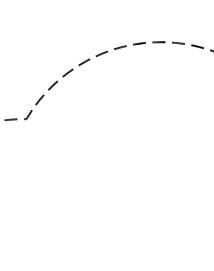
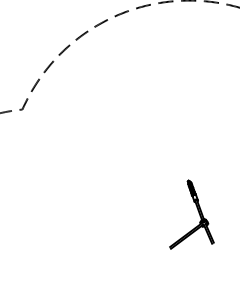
part: (164, 221) -> (196, 209), added

